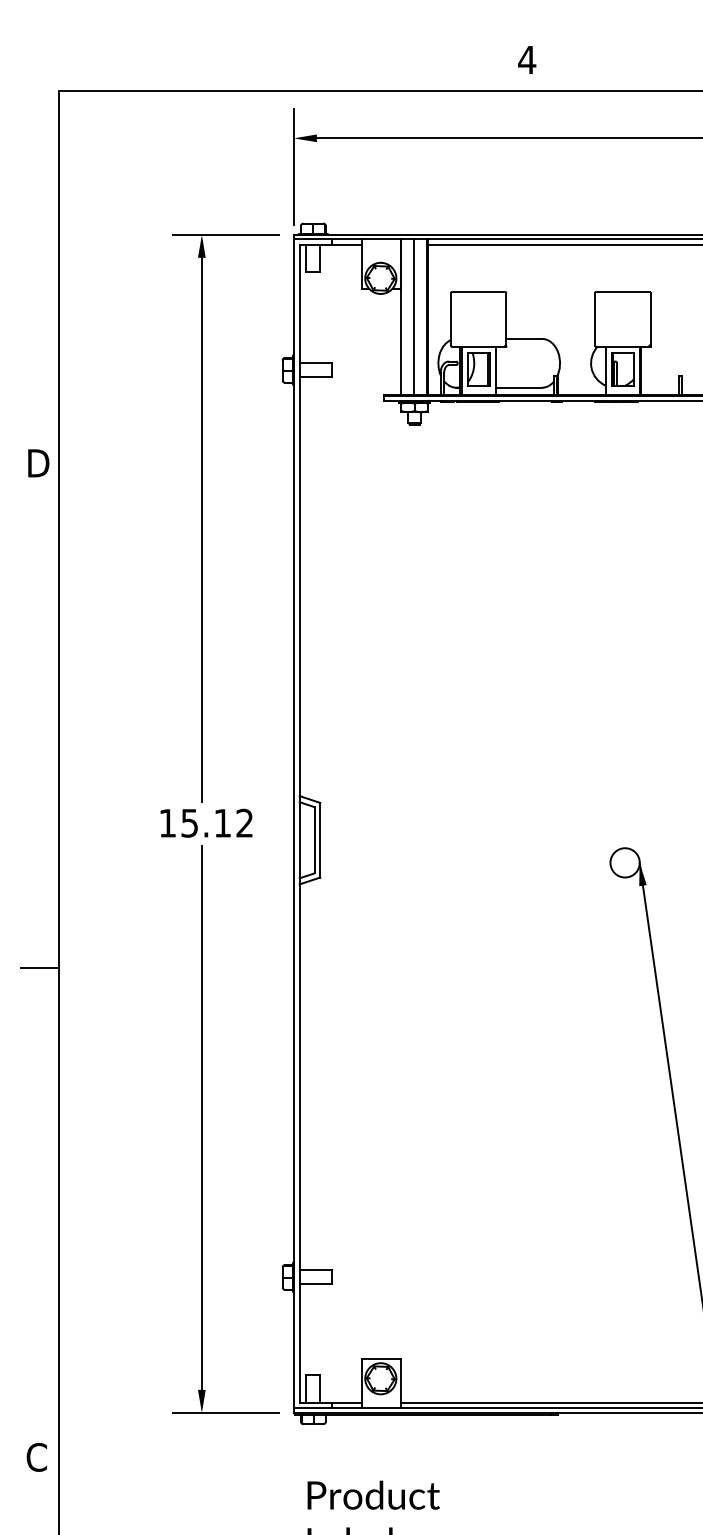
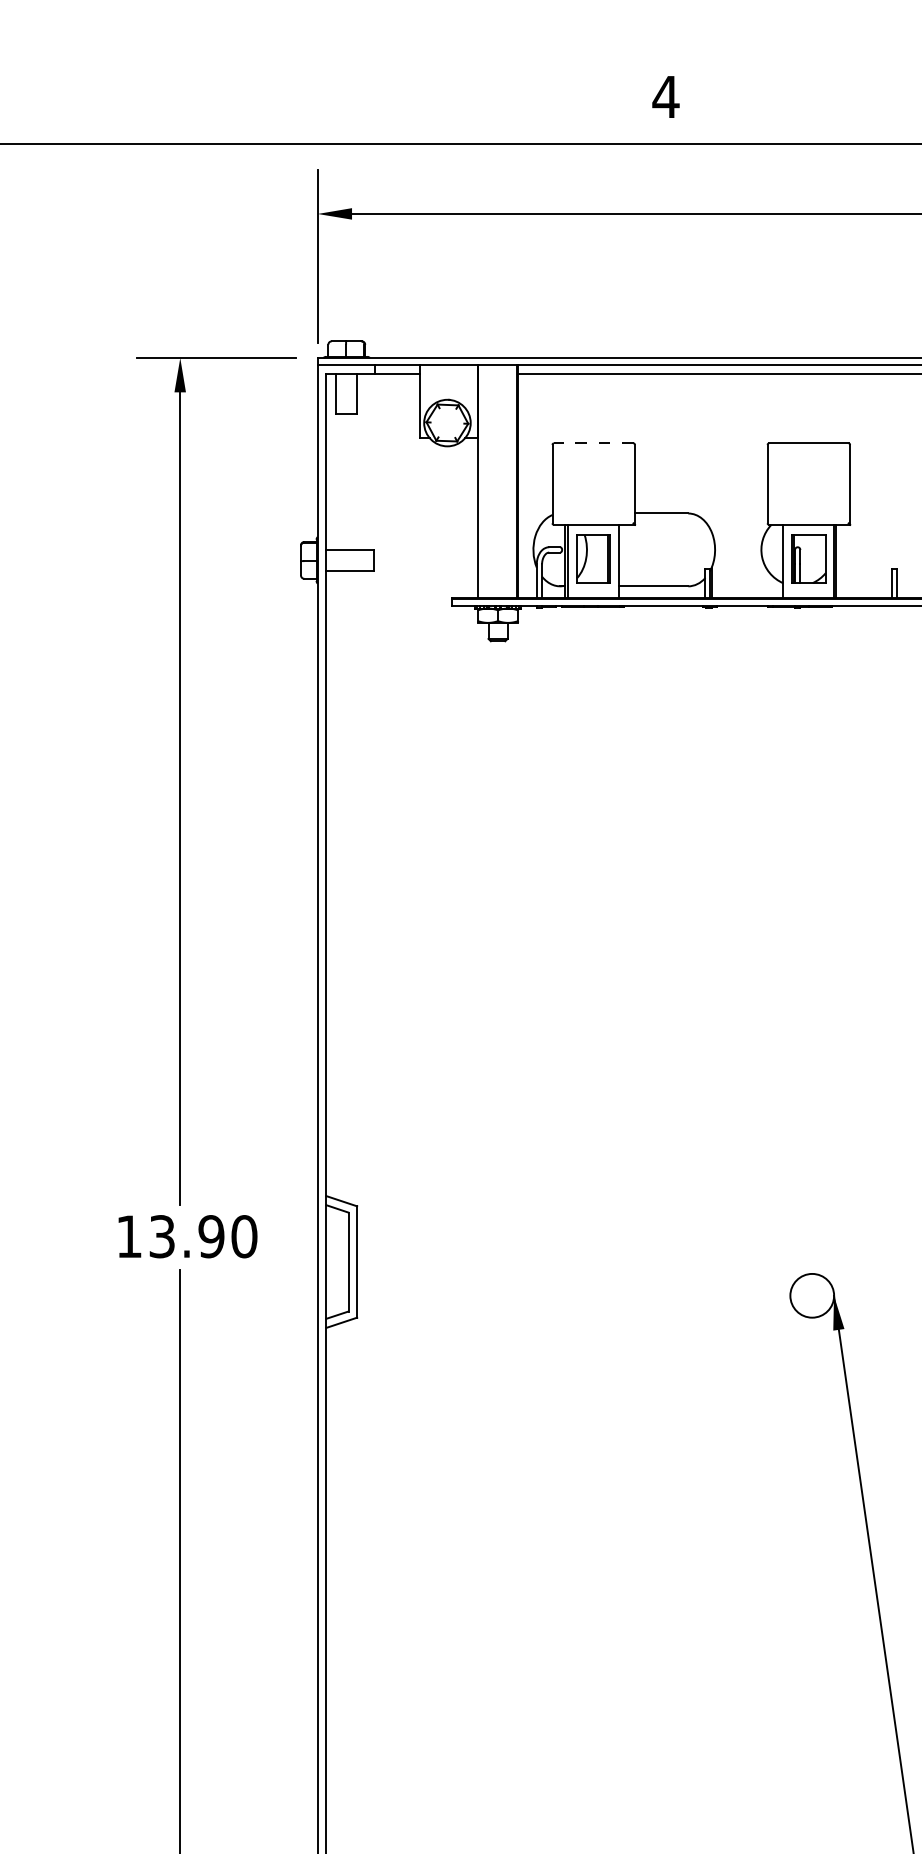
line: (478, 292) -> (593, 444), solid -> dashed
line: (413, 317) -> (496, 481), removed
text: (217, 822) -> (203, 1235), 15.12 -> 13.90

